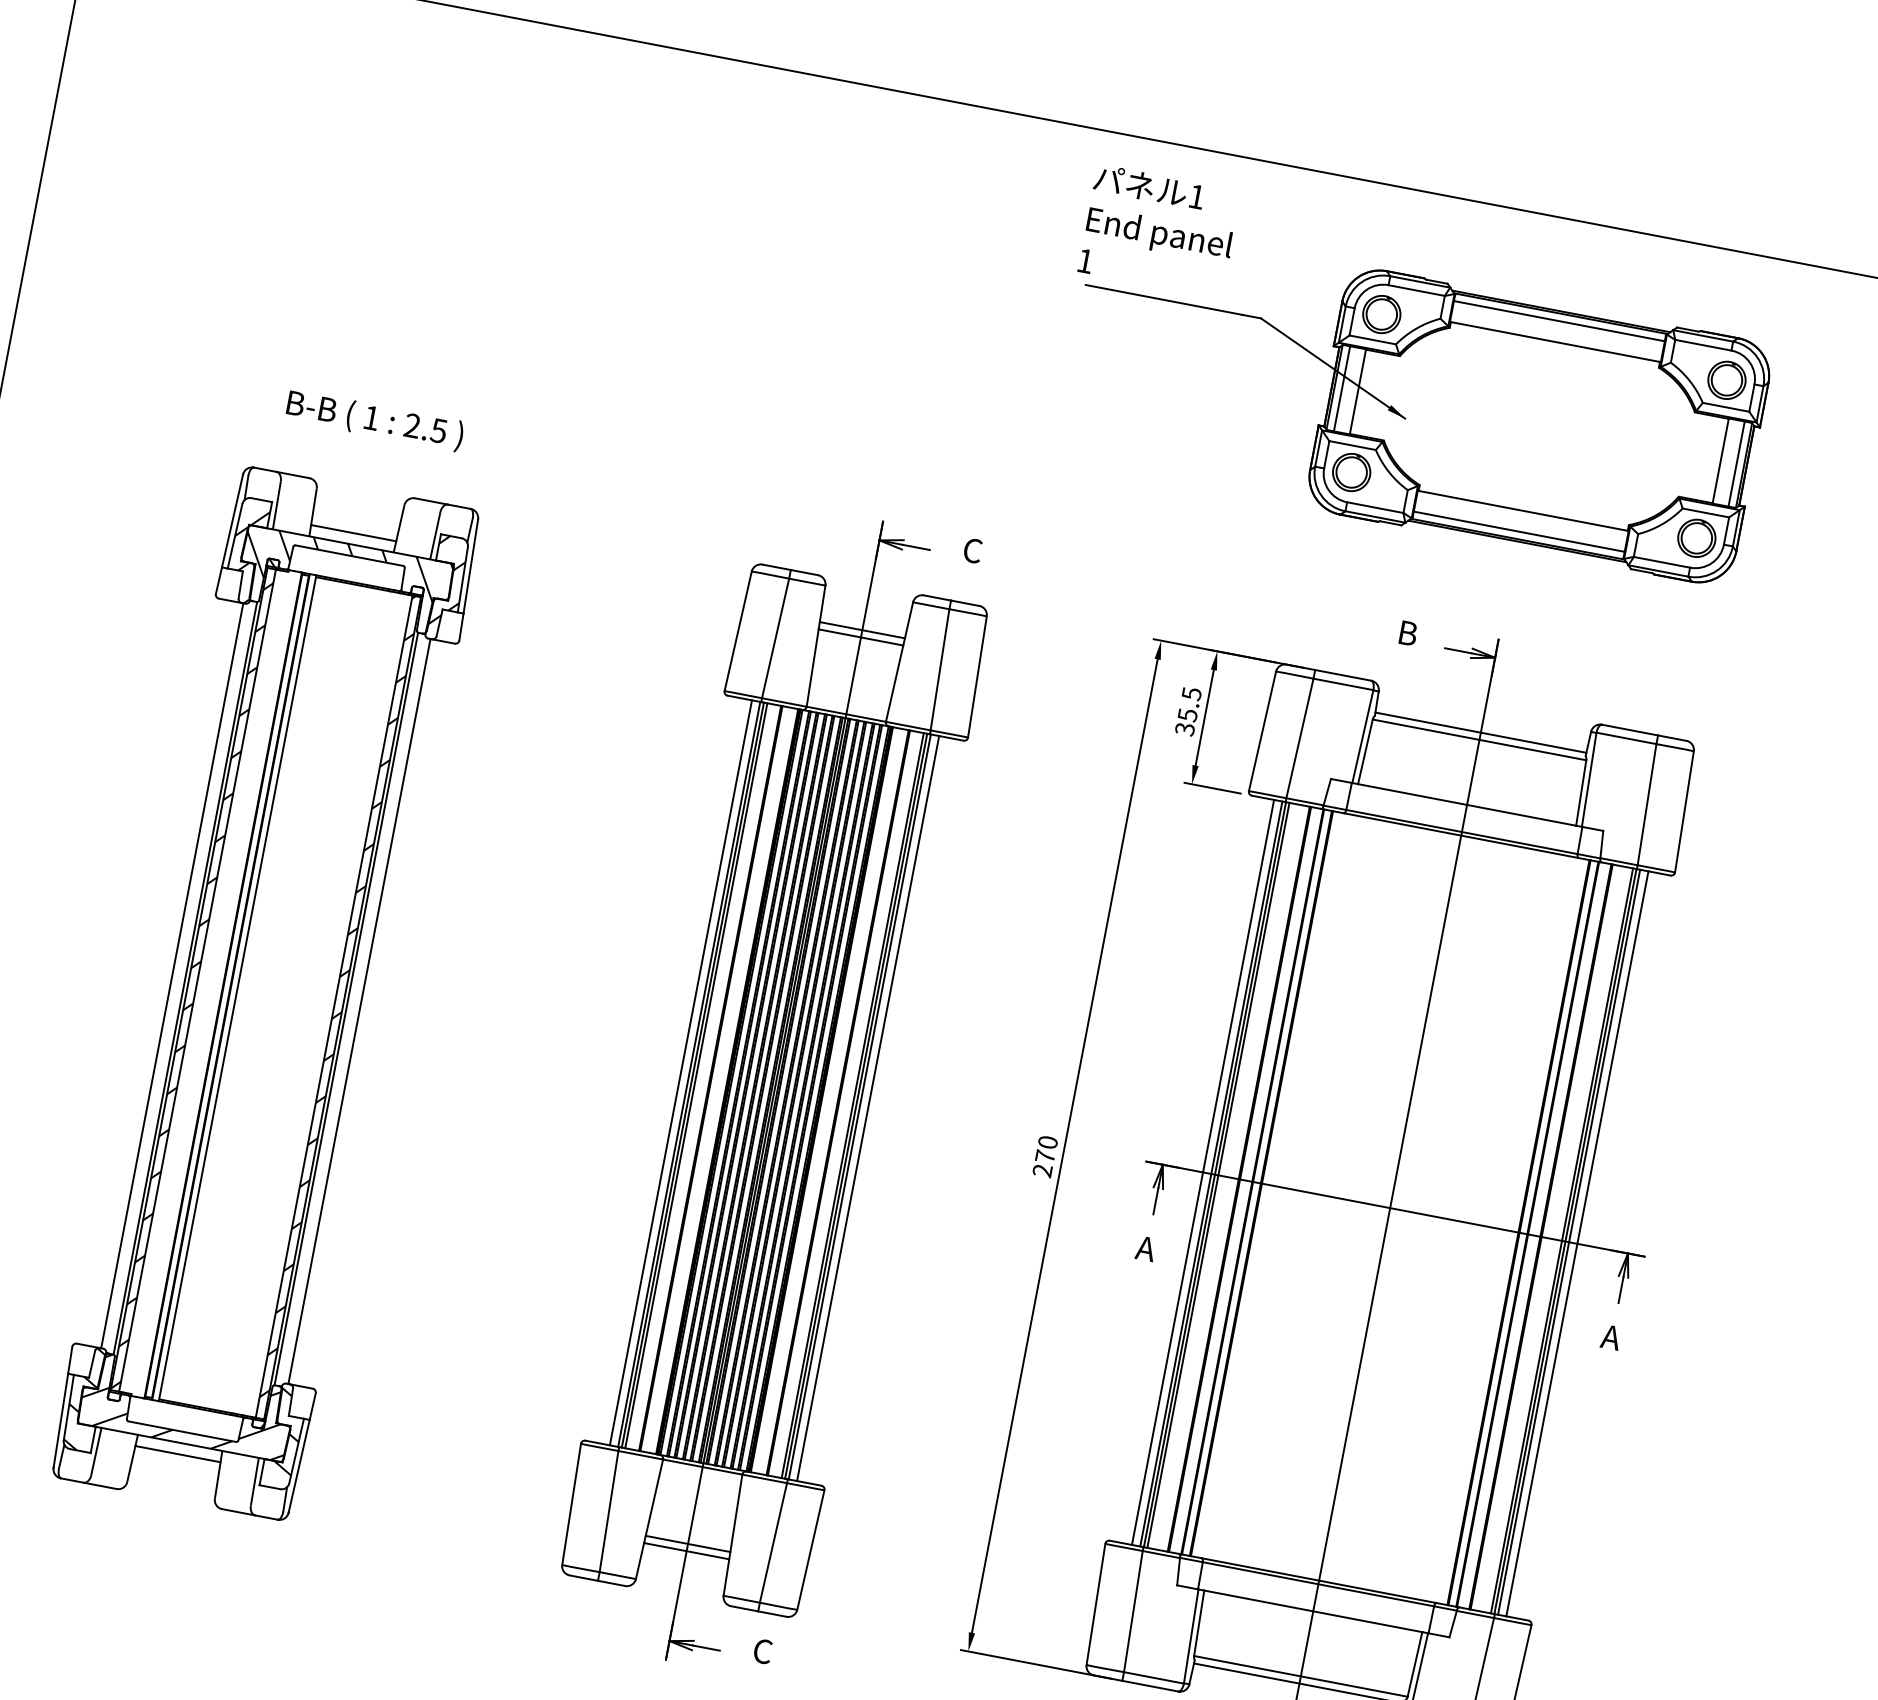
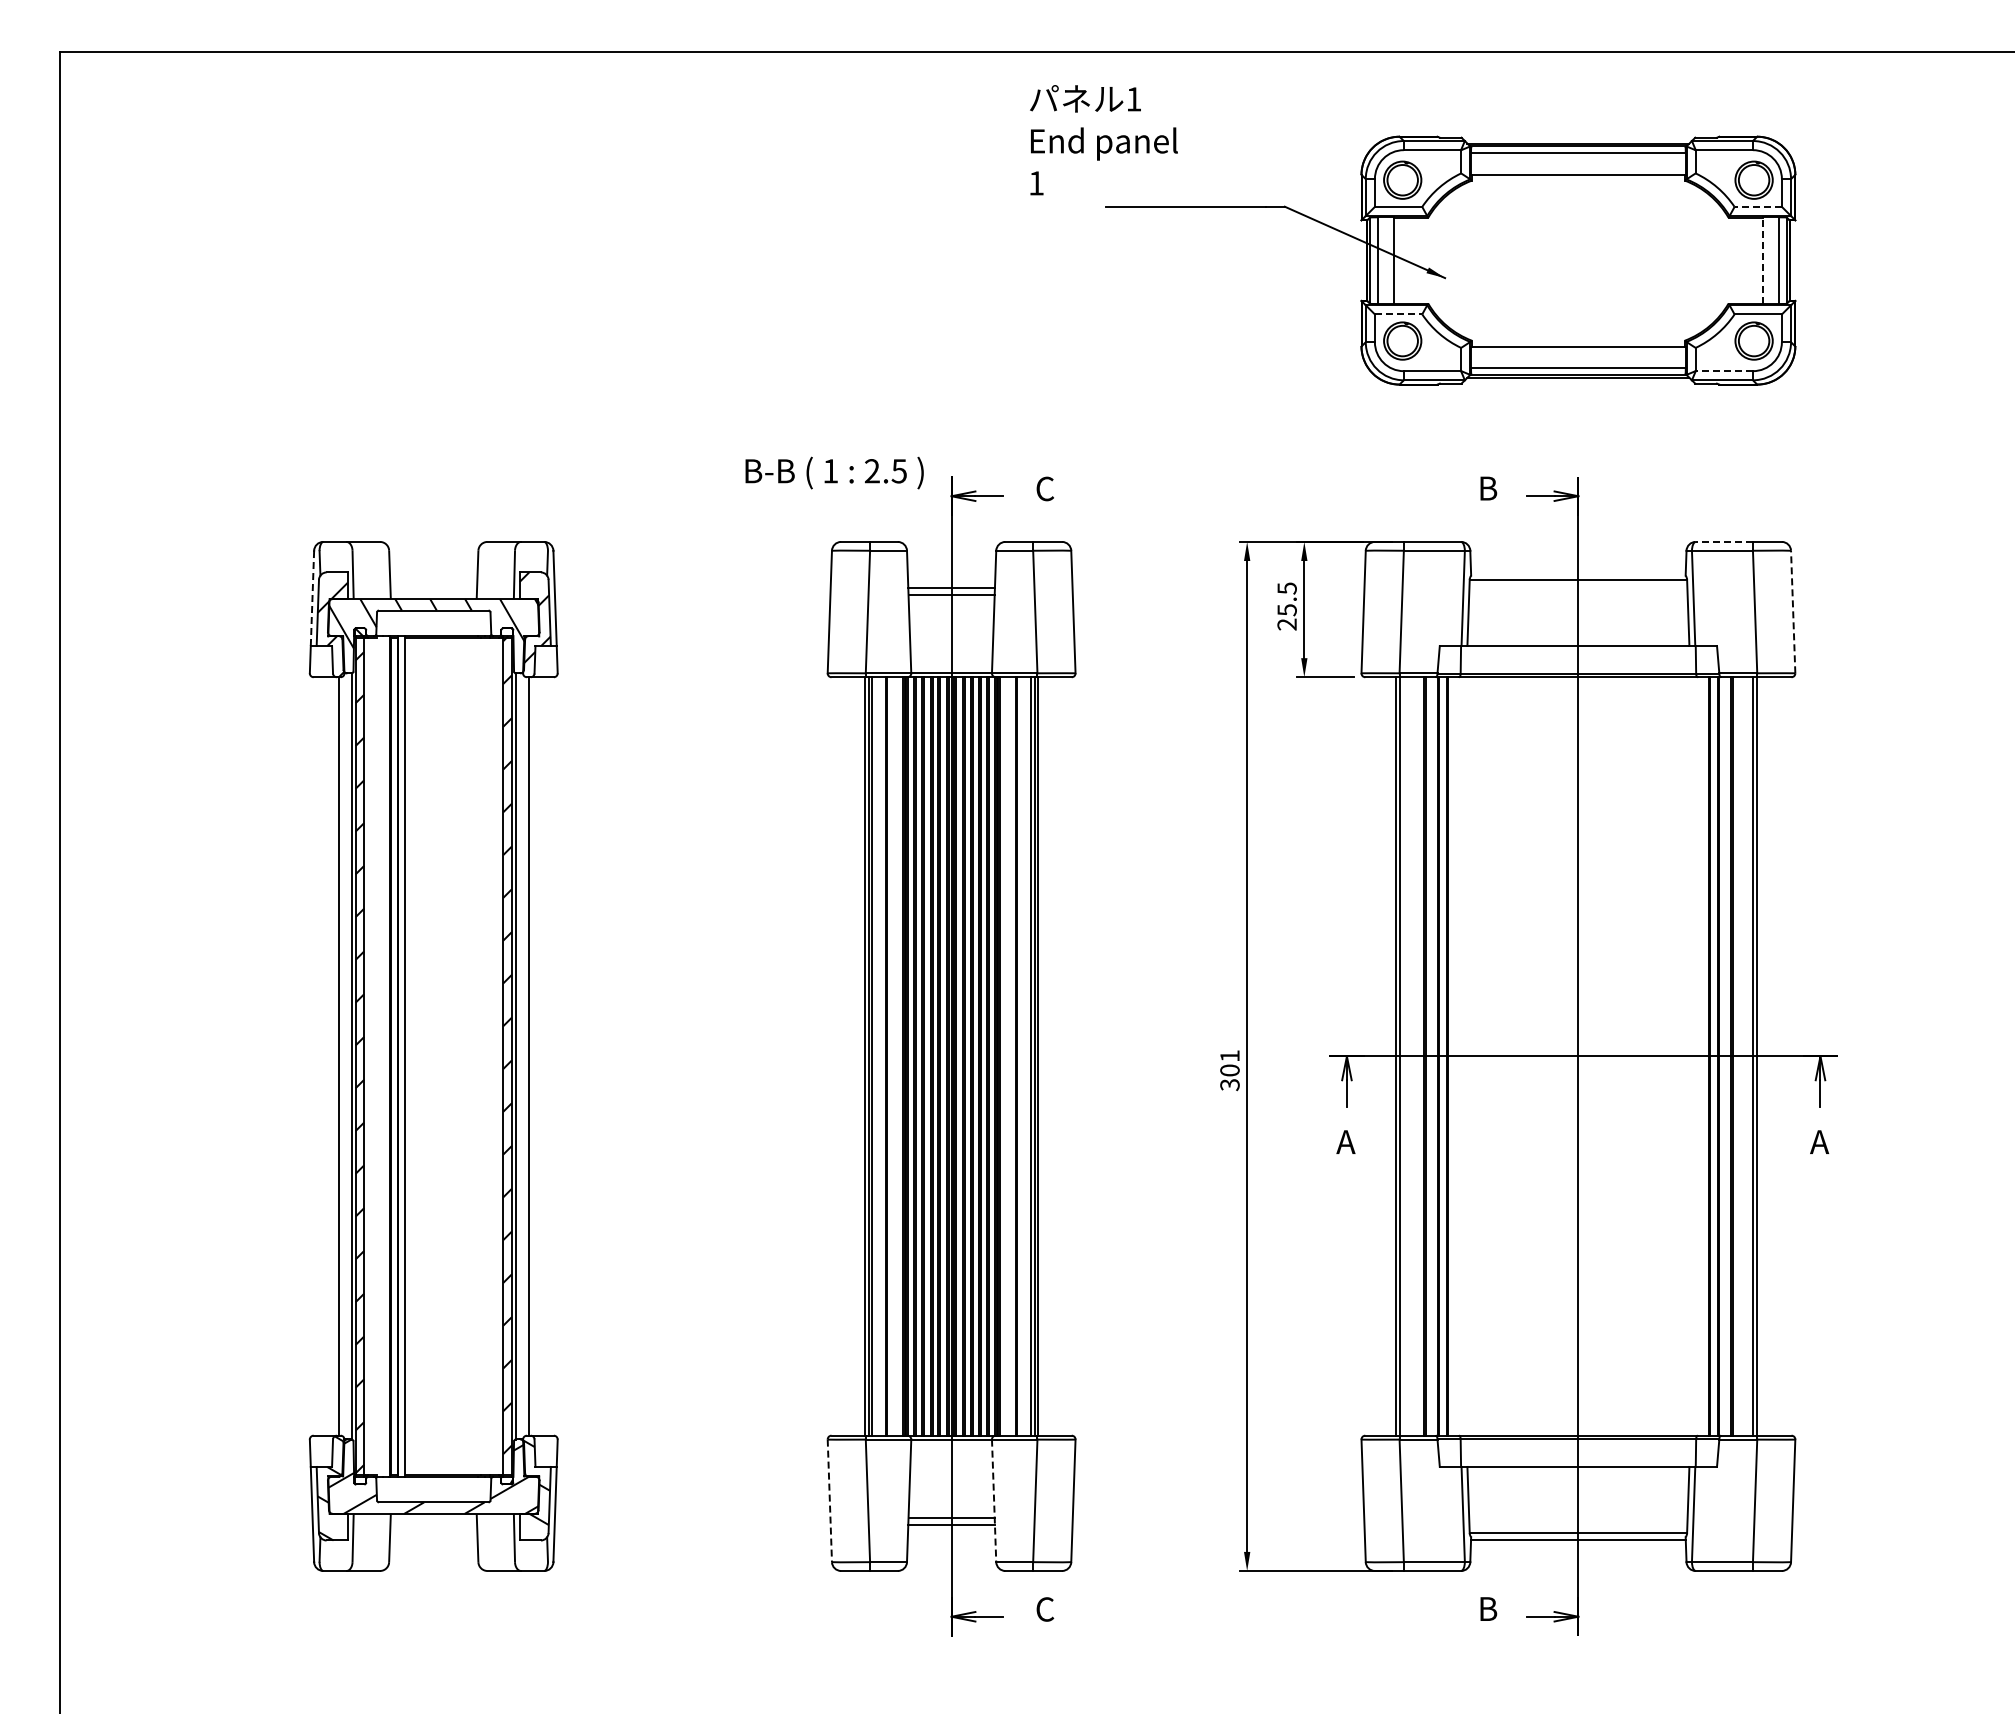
text: (1159, 231) -> (1103, 140), moved
line: (1726, 406) -> (1758, 206), solid -> dashed
text: (375, 419) -> (834, 472), moved
line: (1352, 445) -> (1398, 314), solid -> dashed
line: (1721, 460) -> (1763, 260), solid -> dashed
line: (232, 521) -> (312, 598), solid -> dashed
line: (353, 532) -> (433, 587), removed
line: (1662, 562) -> (1724, 371), solid -> dashed
text: (1184, 729) -> (1286, 624), 35.5 -> 25.5
line: (1630, 729) -> (1724, 541), solid -> dashed
line: (1480, 732) -> (1578, 572), removed
line: (1684, 811) -> (1793, 611), solid -> dashed
line: (681, 1072) -> (856, 1056), removed
line: (867, 1108) -> (1046, 1056), removed
text: (1044, 1156) -> (1229, 1070), 270 -> 301
line: (1202, 1172) -> (1387, 1056), removed
line: (1218, 1175) -> (1403, 1056), removed
line: (1569, 1242) -> (1760, 1056), removed
line: (1576, 1243) -> (1768, 1056), removed
line: (177, 1454) -> (433, 1525), removed
line: (571, 1504) -> (829, 1501), solid -> dashed
line: (733, 1535) -> (994, 1501), solid -> dashed

